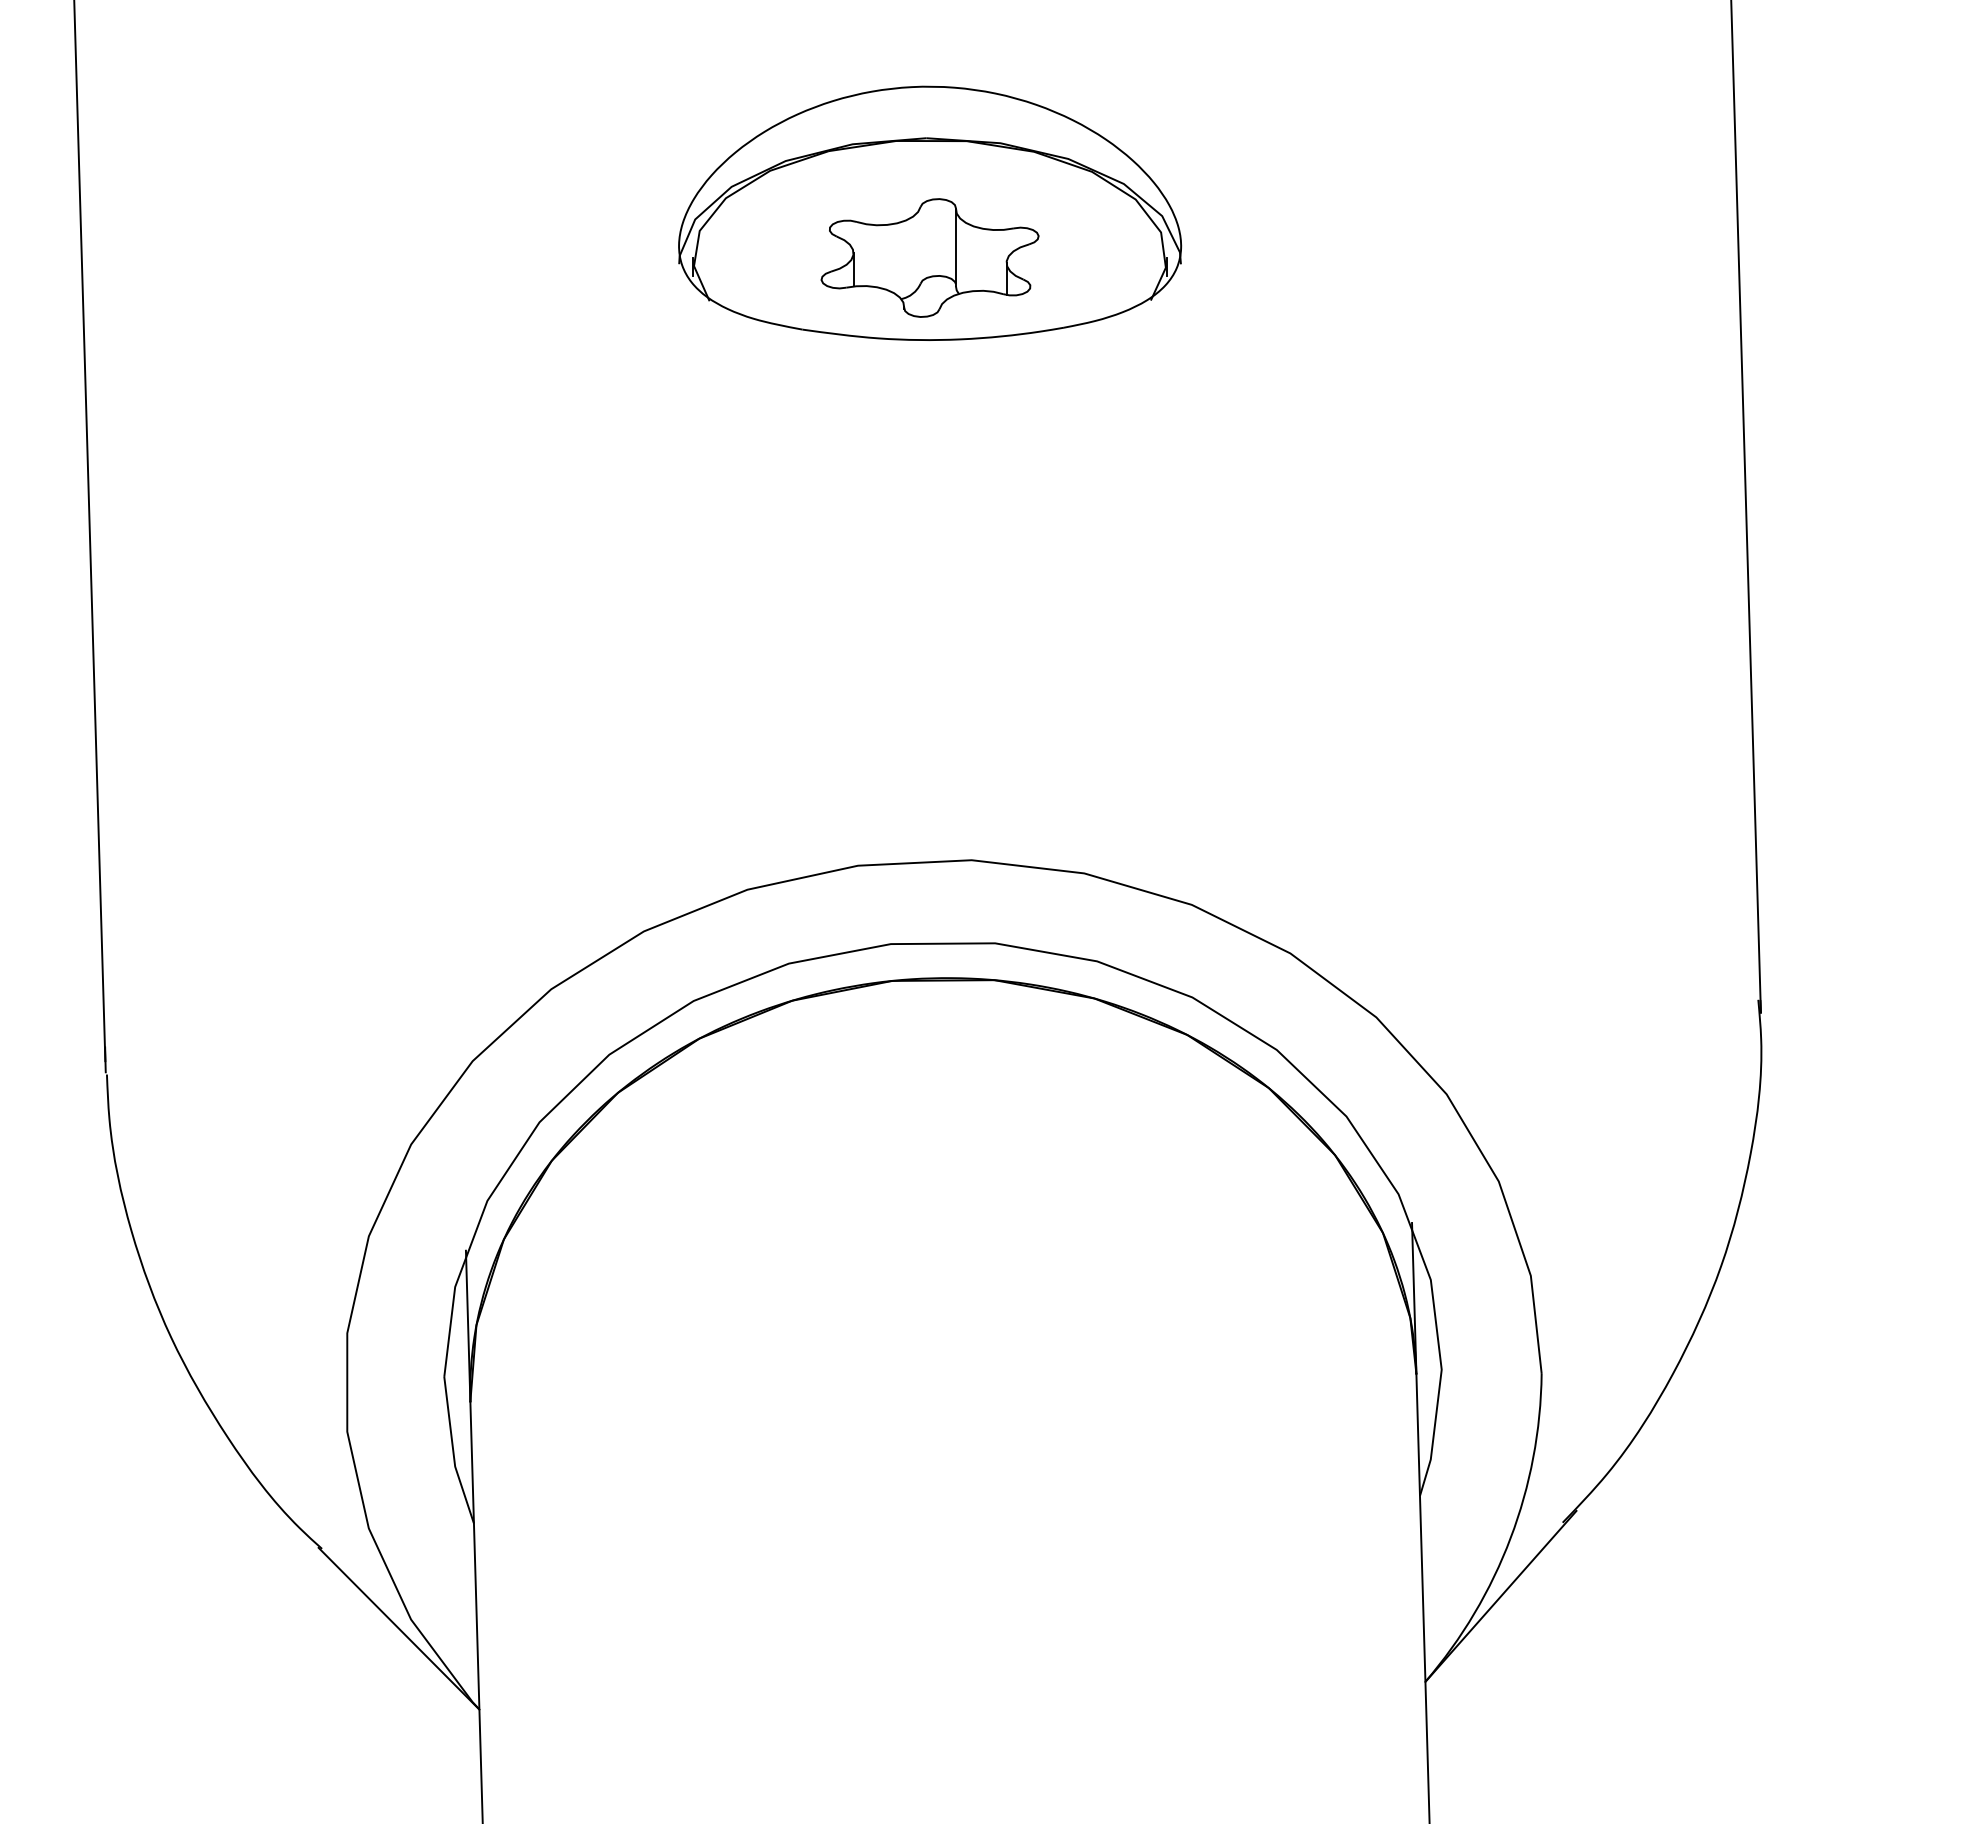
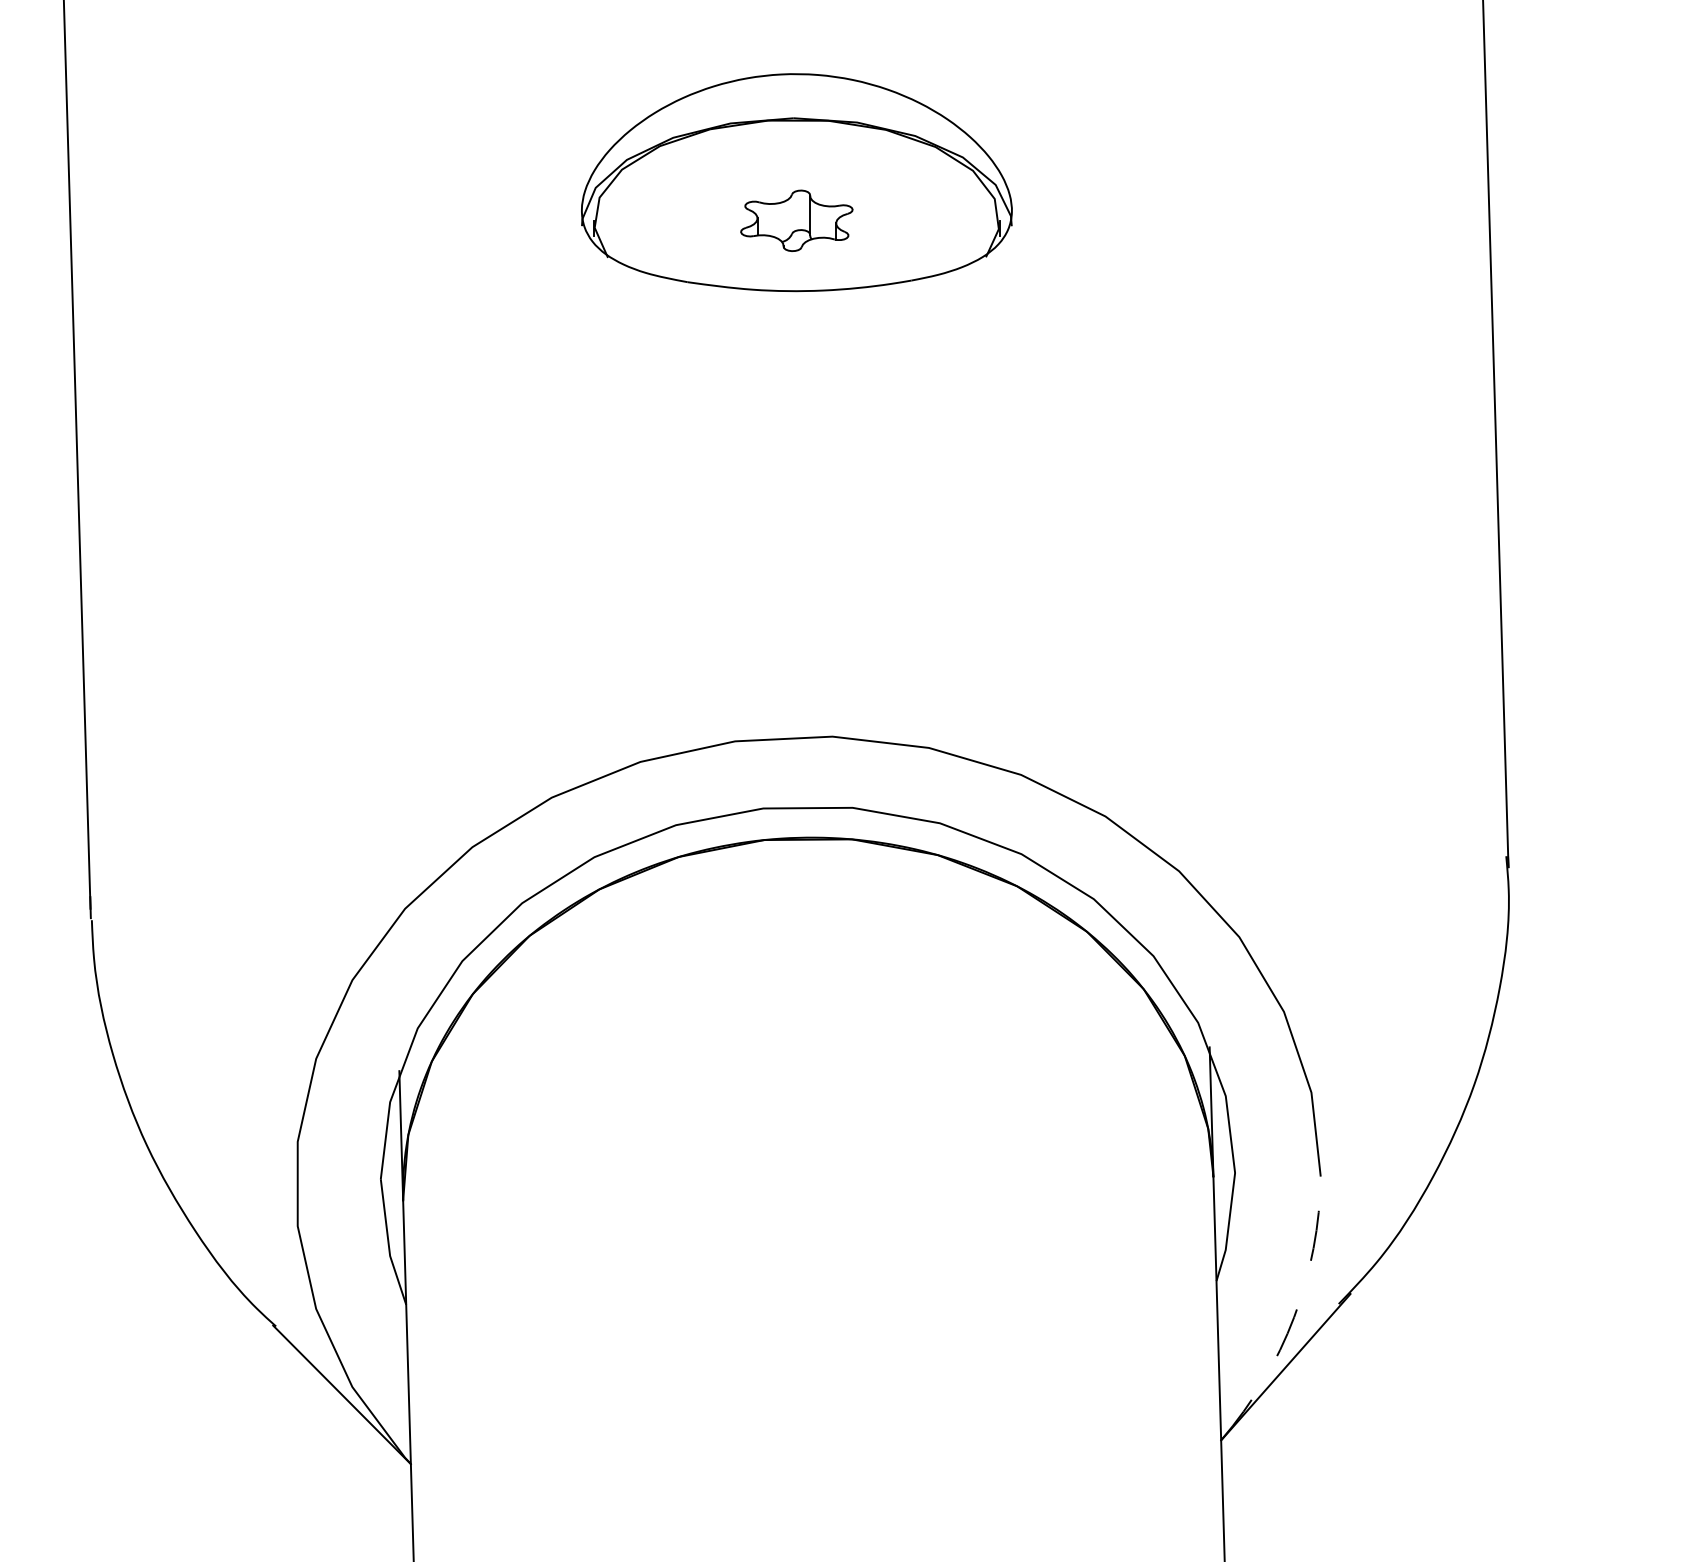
part: (929, 257) -> (796, 220), size x0.6
arc: (1510, 1538) -> (1294, 1317), solid -> dashed

